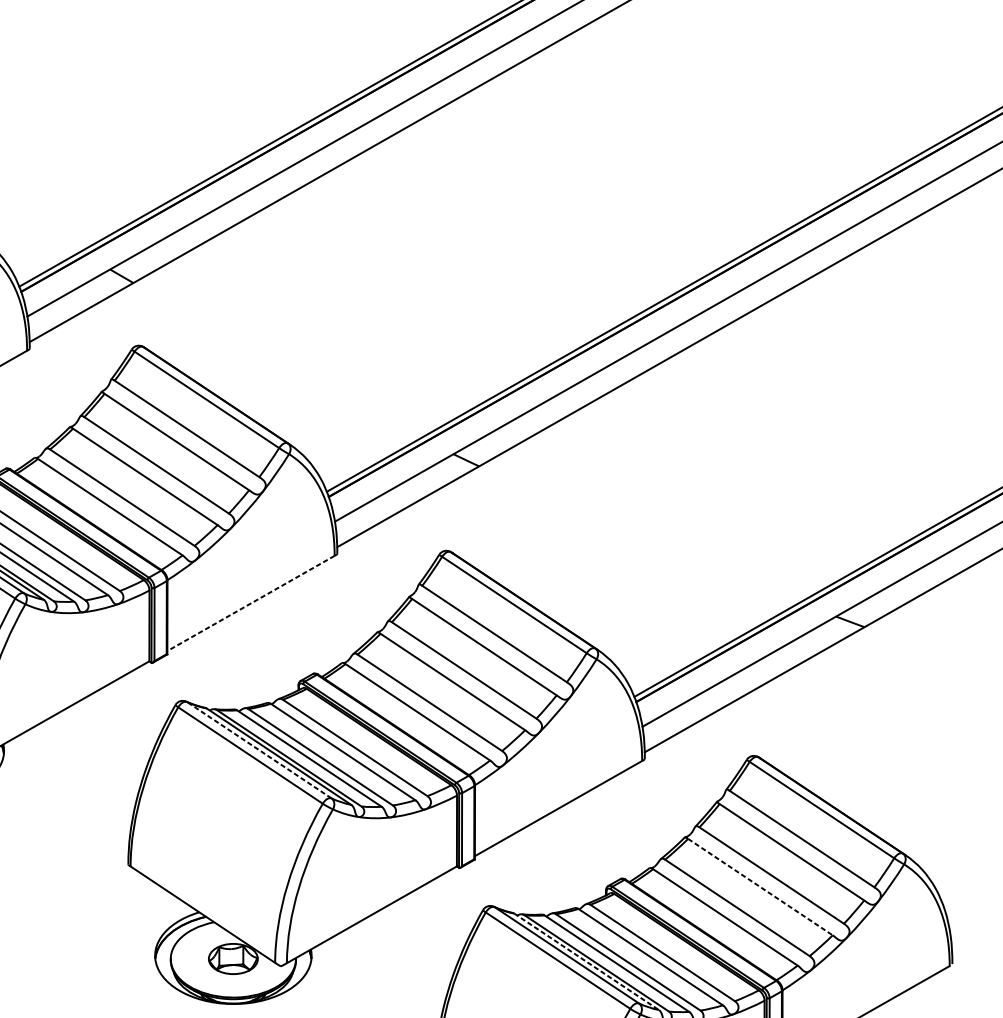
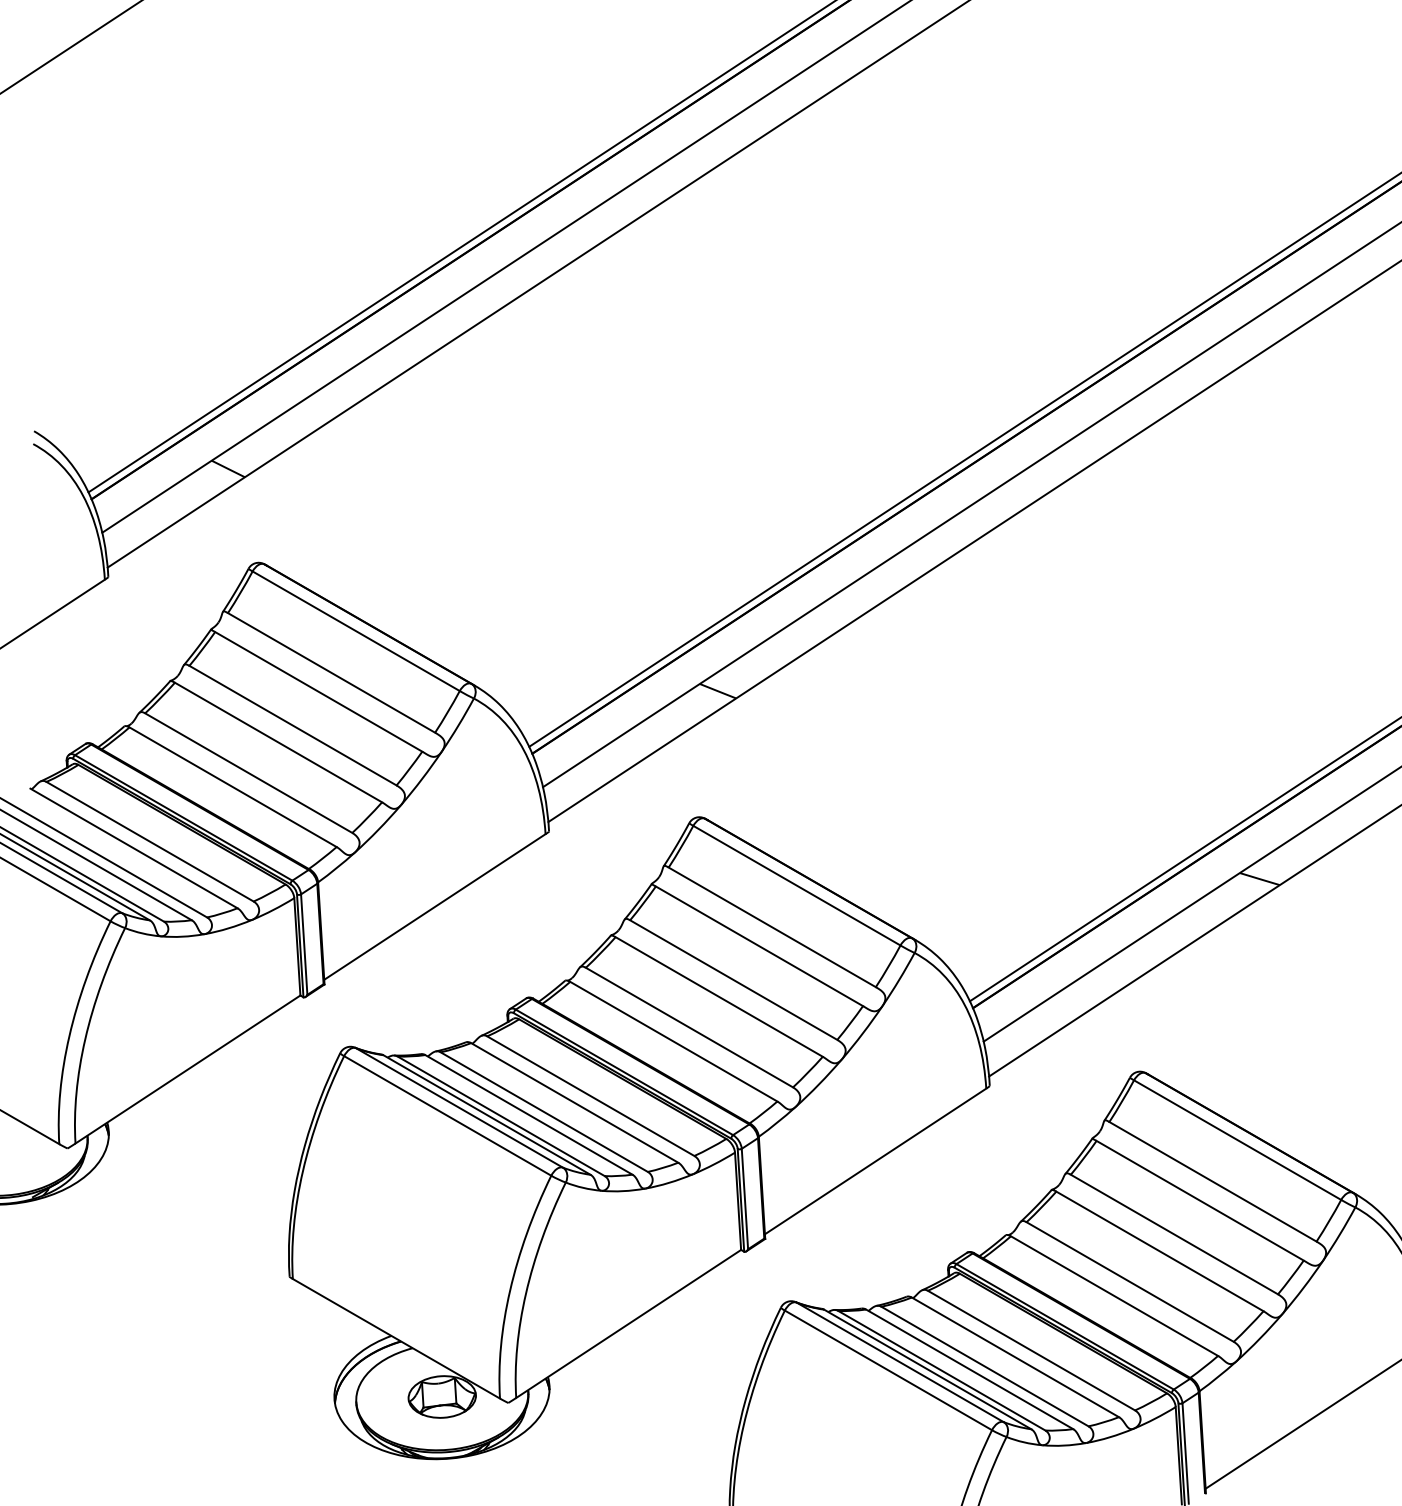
line: (250, 603) -> (434, 907), dashed -> solid
line: (259, 749) -> (459, 1107), dashed -> solid
line: (760, 887) -> (1159, 1251), dashed -> solid
line: (586, 961) -> (927, 1369), dashed -> solid

